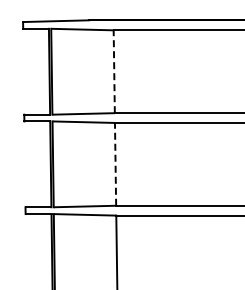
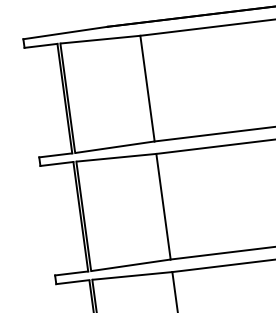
line: (114, 71) -> (147, 88), dashed -> solid
line: (115, 163) -> (163, 205), dashed -> solid

